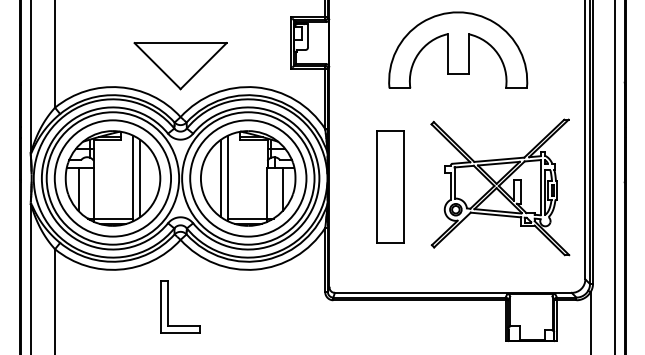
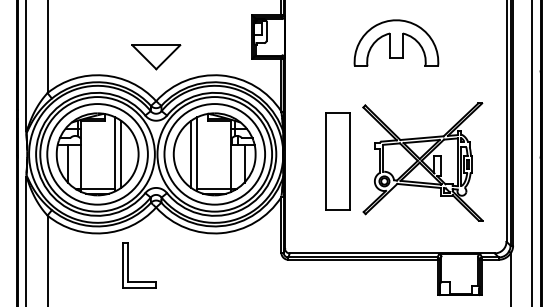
part: (458, 49) -> (396, 42), size x0.7
part: (180, 66) -> (156, 57), size x0.6
part: (499, 186) -> (422, 161), moved
part: (168, 306) -> (128, 265), moved

